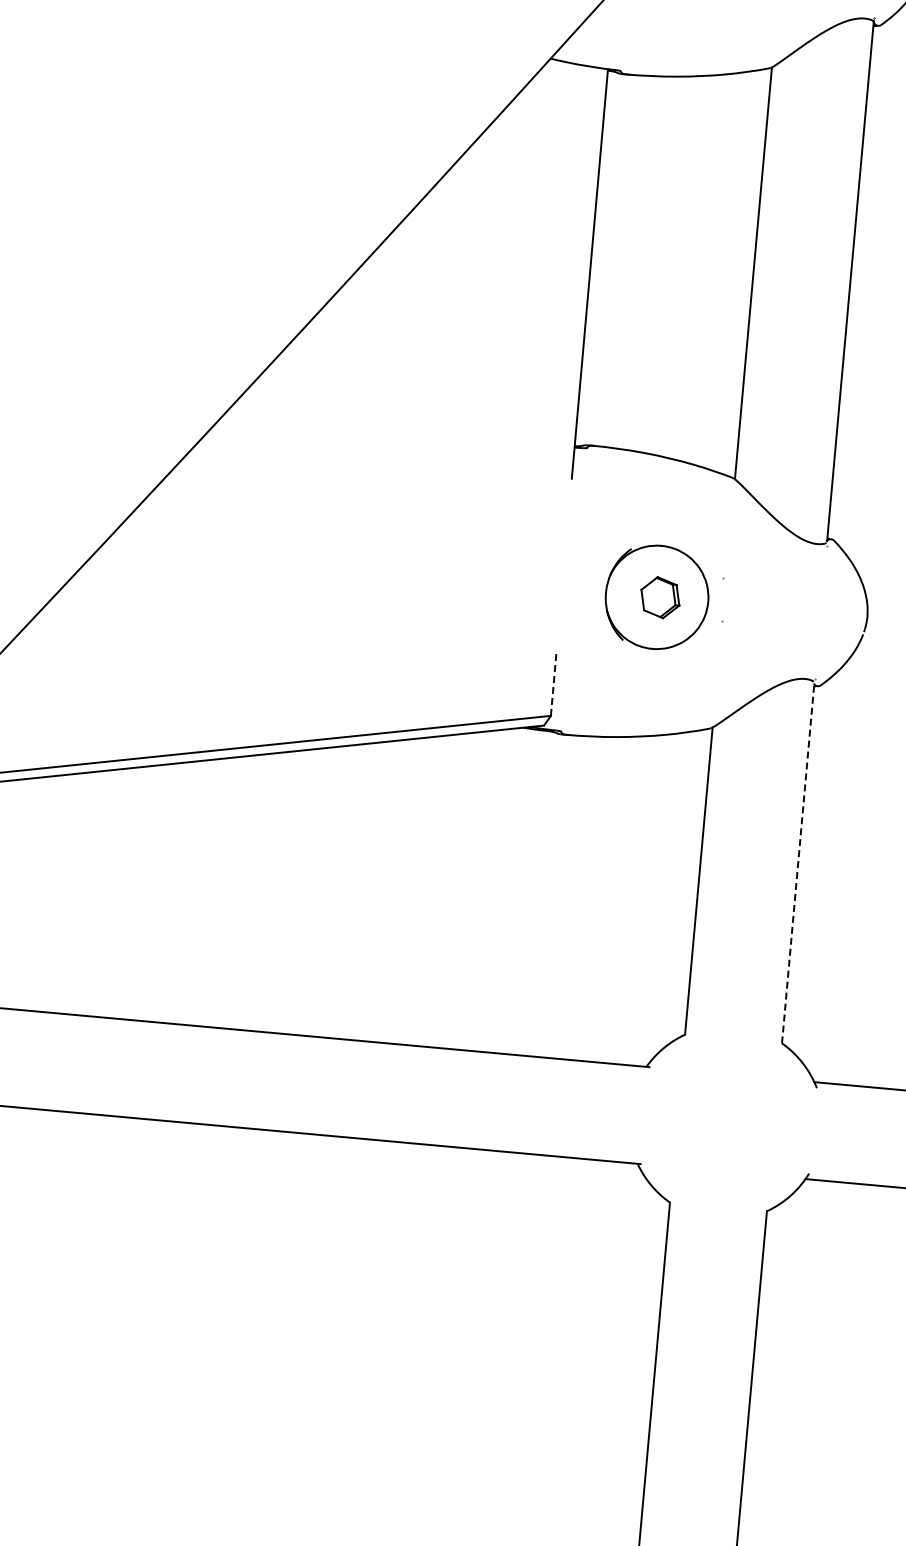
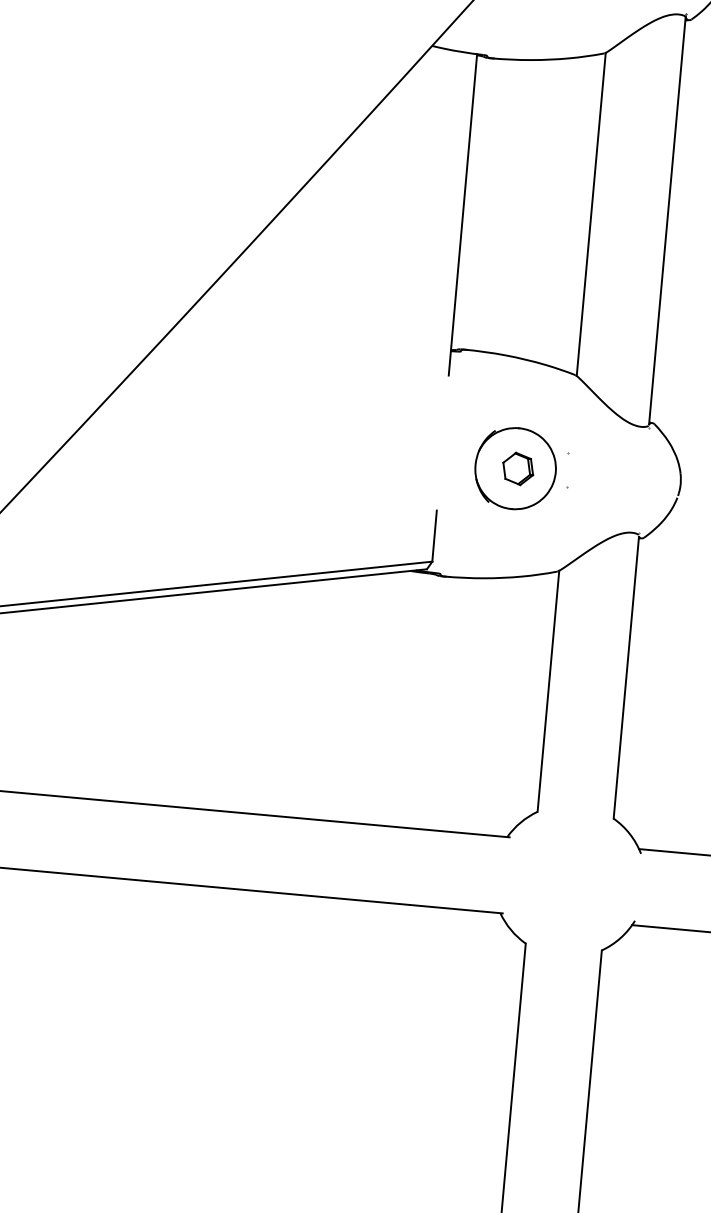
line: (553, 683) -> (434, 536), dashed -> solid
line: (798, 863) -> (626, 677), dashed -> solid

